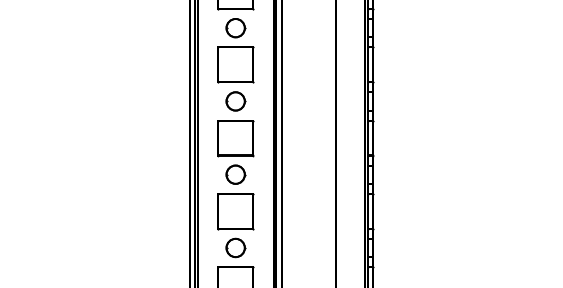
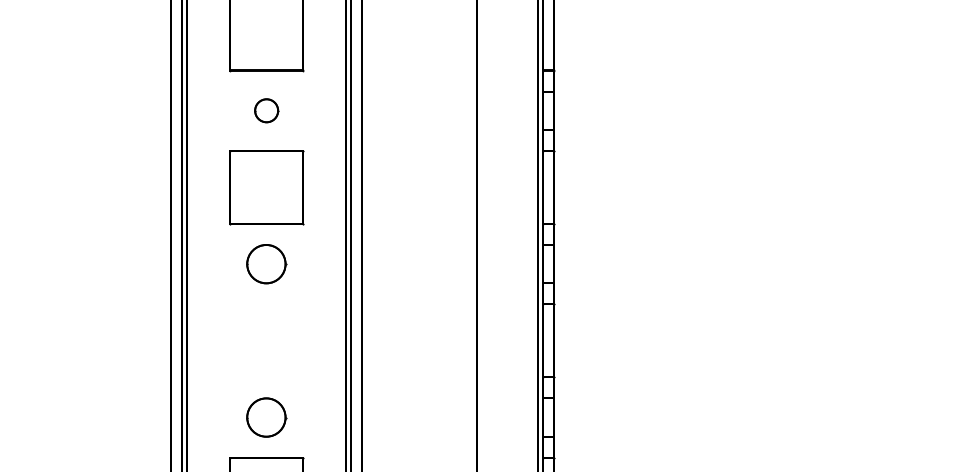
part: (235, 101) -> (265, 110), size x0.6
part: (235, 211) -> (265, 341), removed

